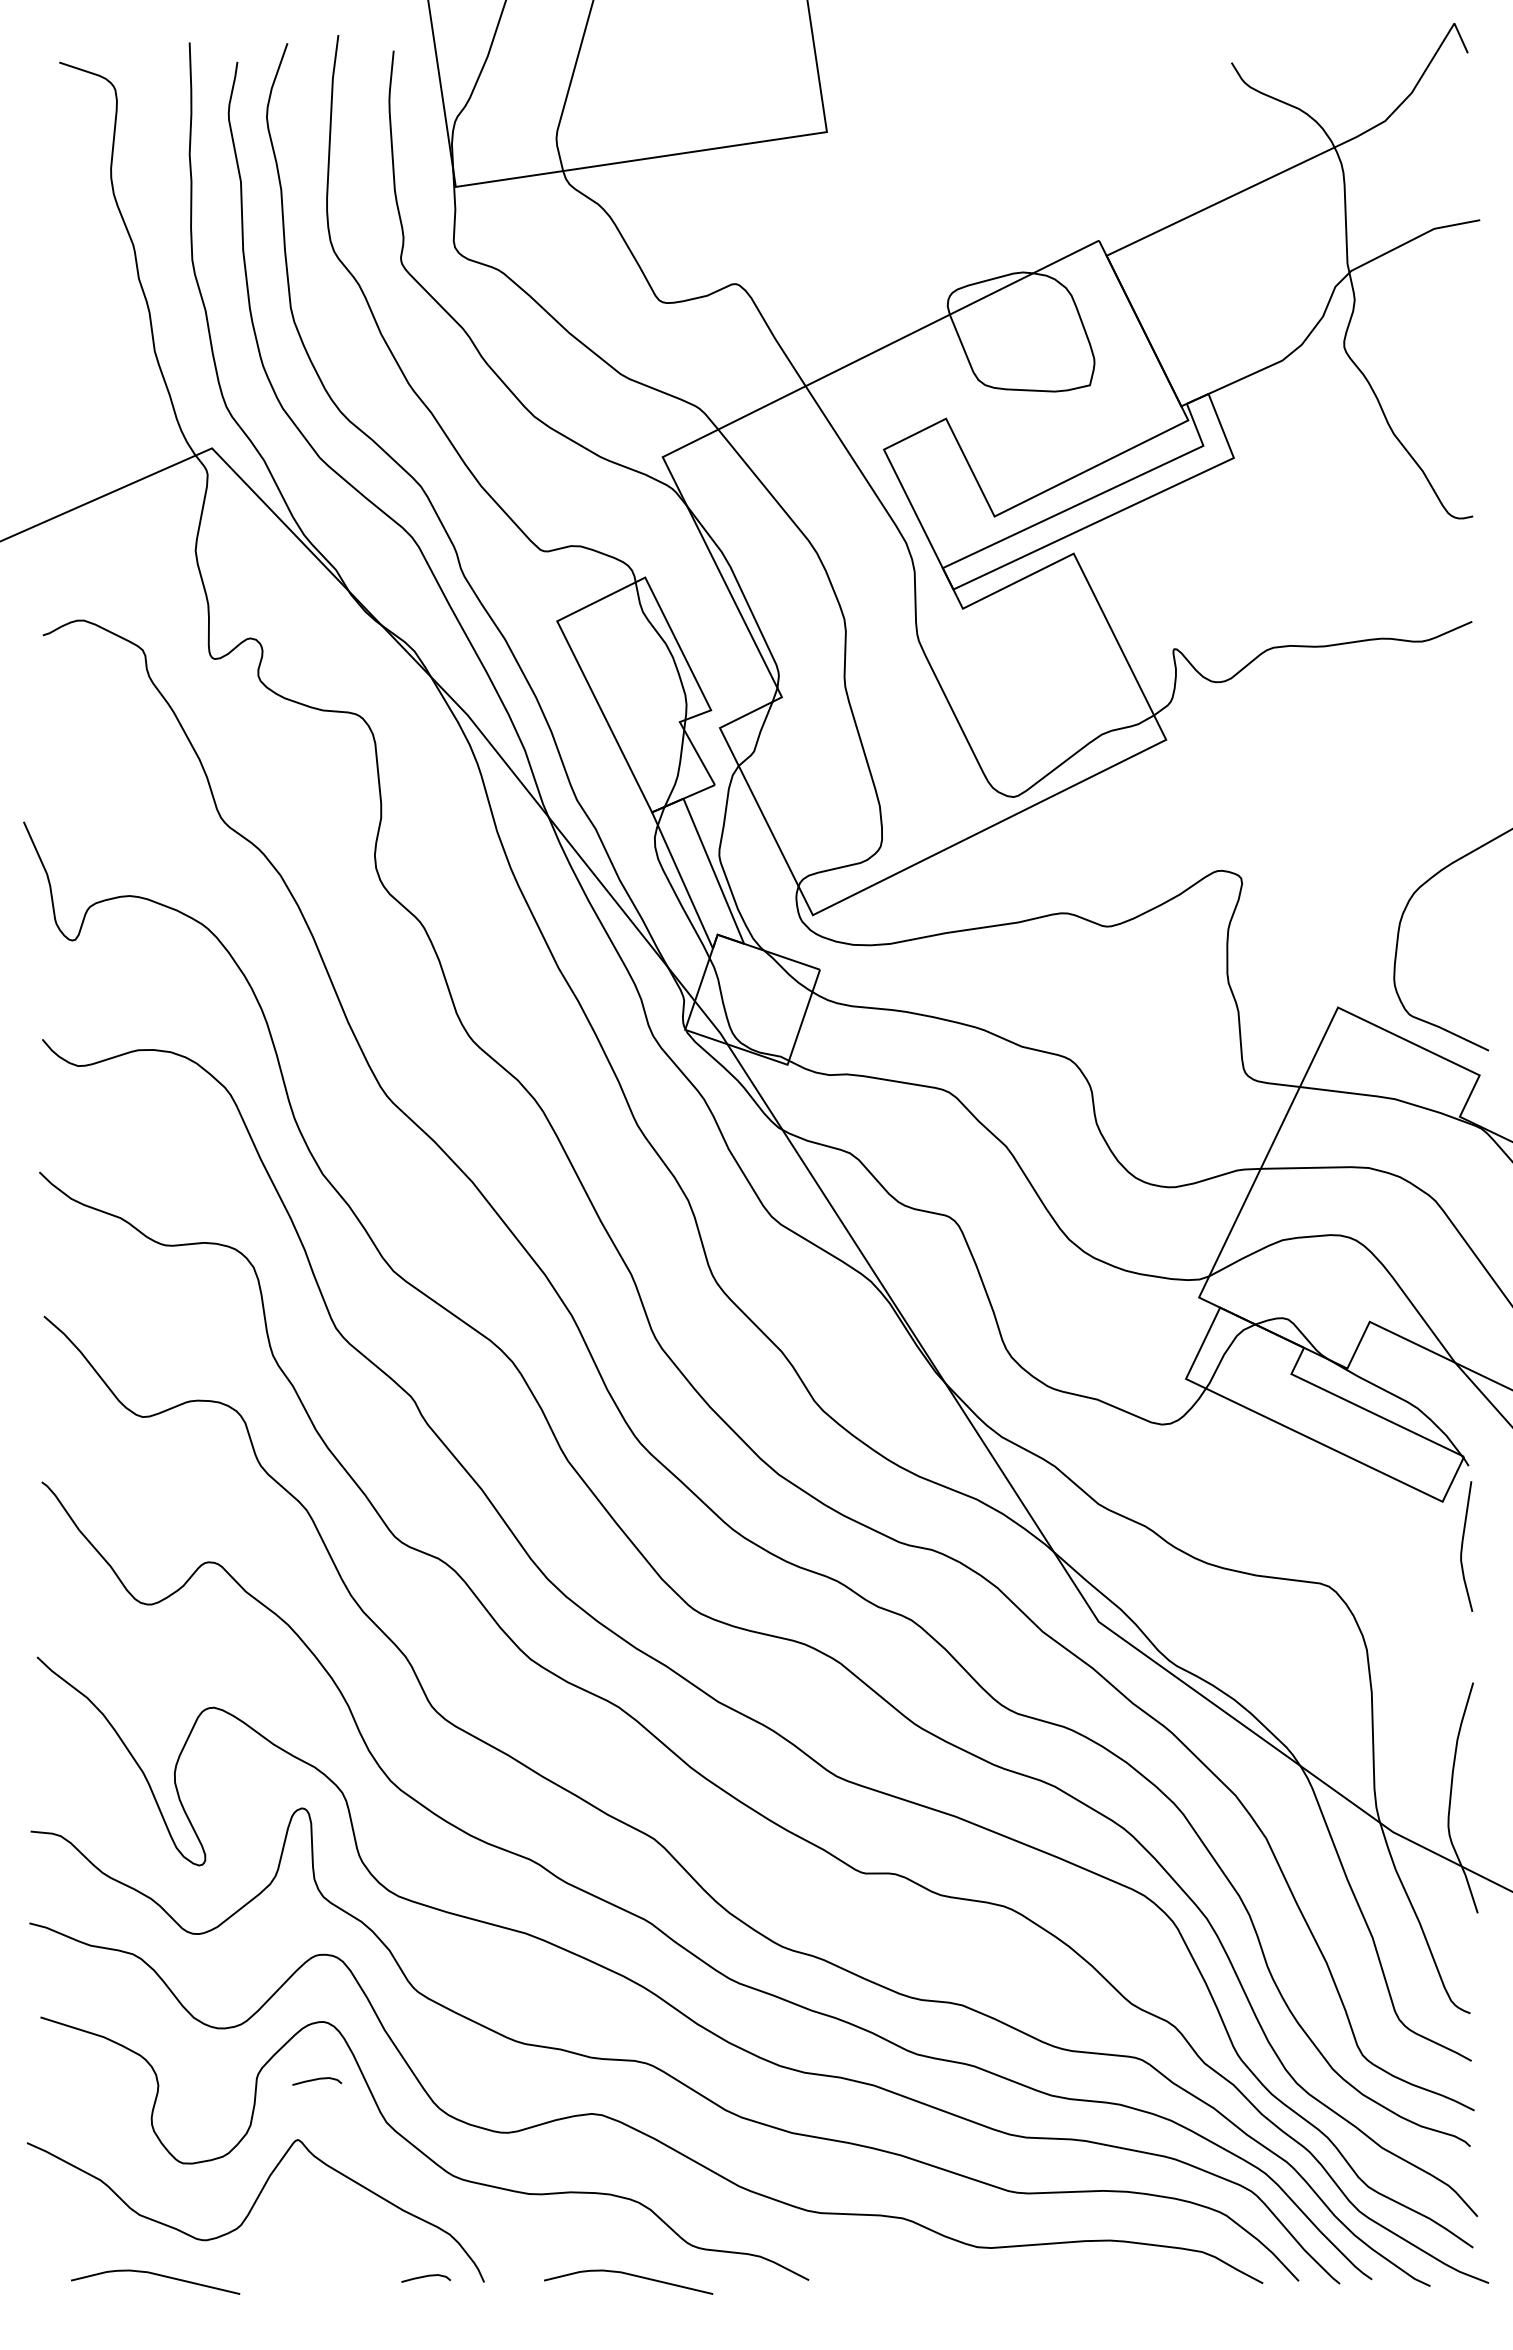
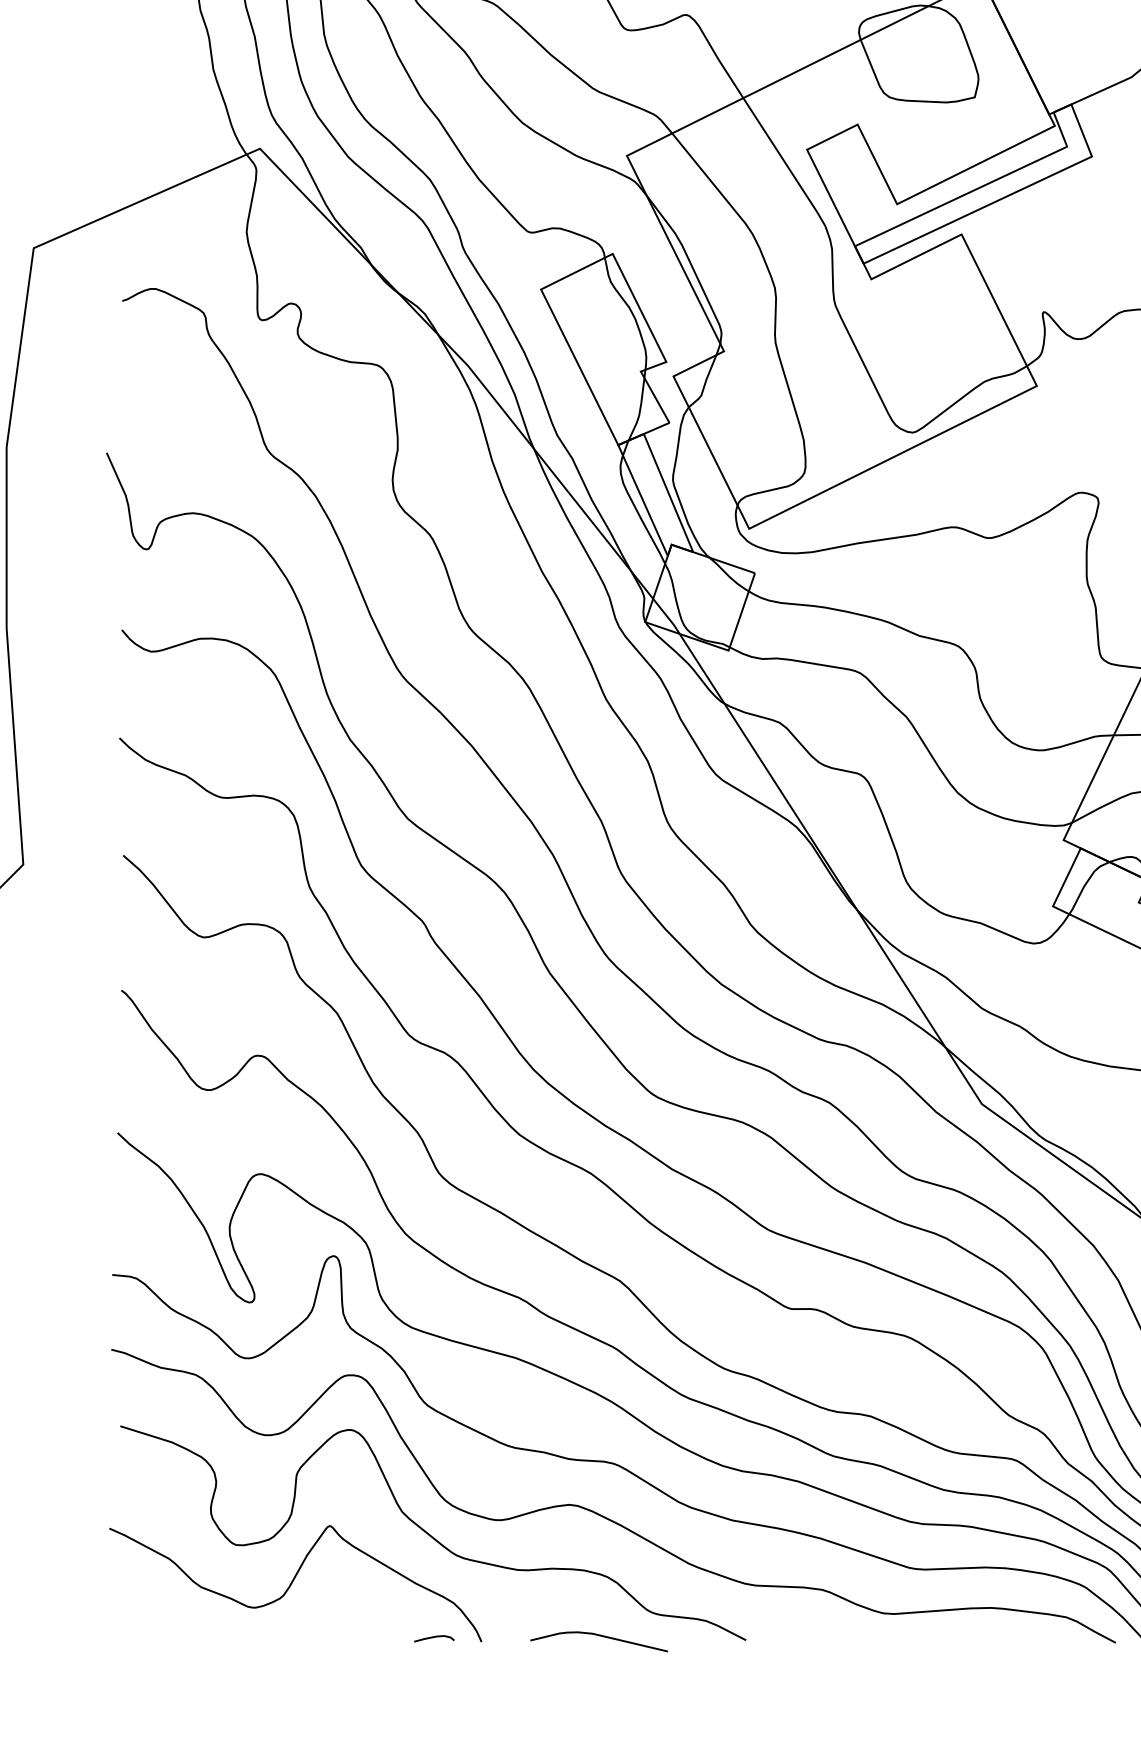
curve: (317, 2080) -> (345, 1477), removed
curve: (156, 2275) -> (214, 1636), removed

